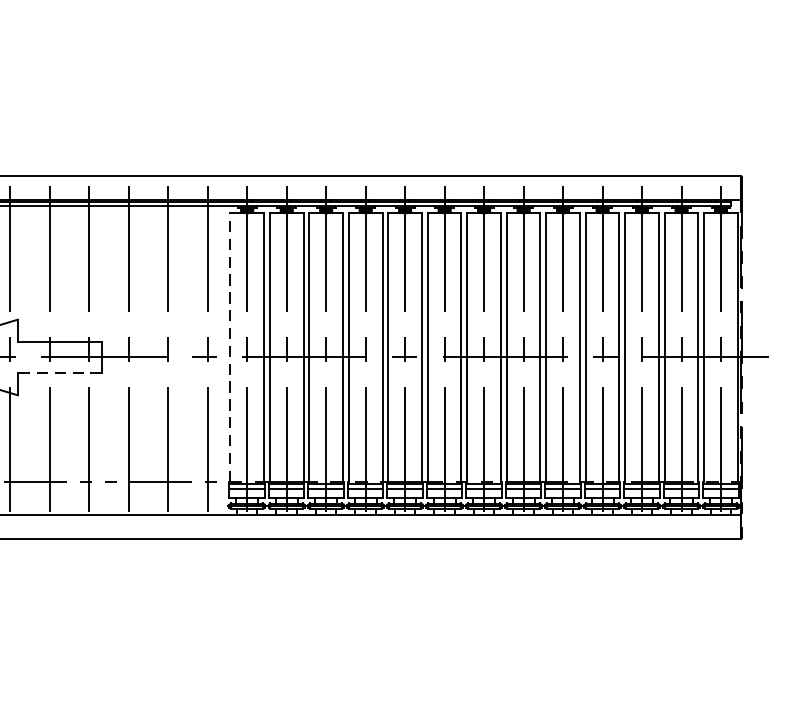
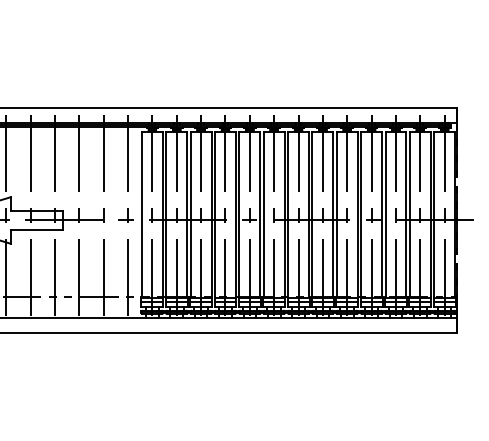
line: (231, 347) -> (142, 214), dashed -> solid
line: (59, 372) -> (36, 229), dashed -> solid

